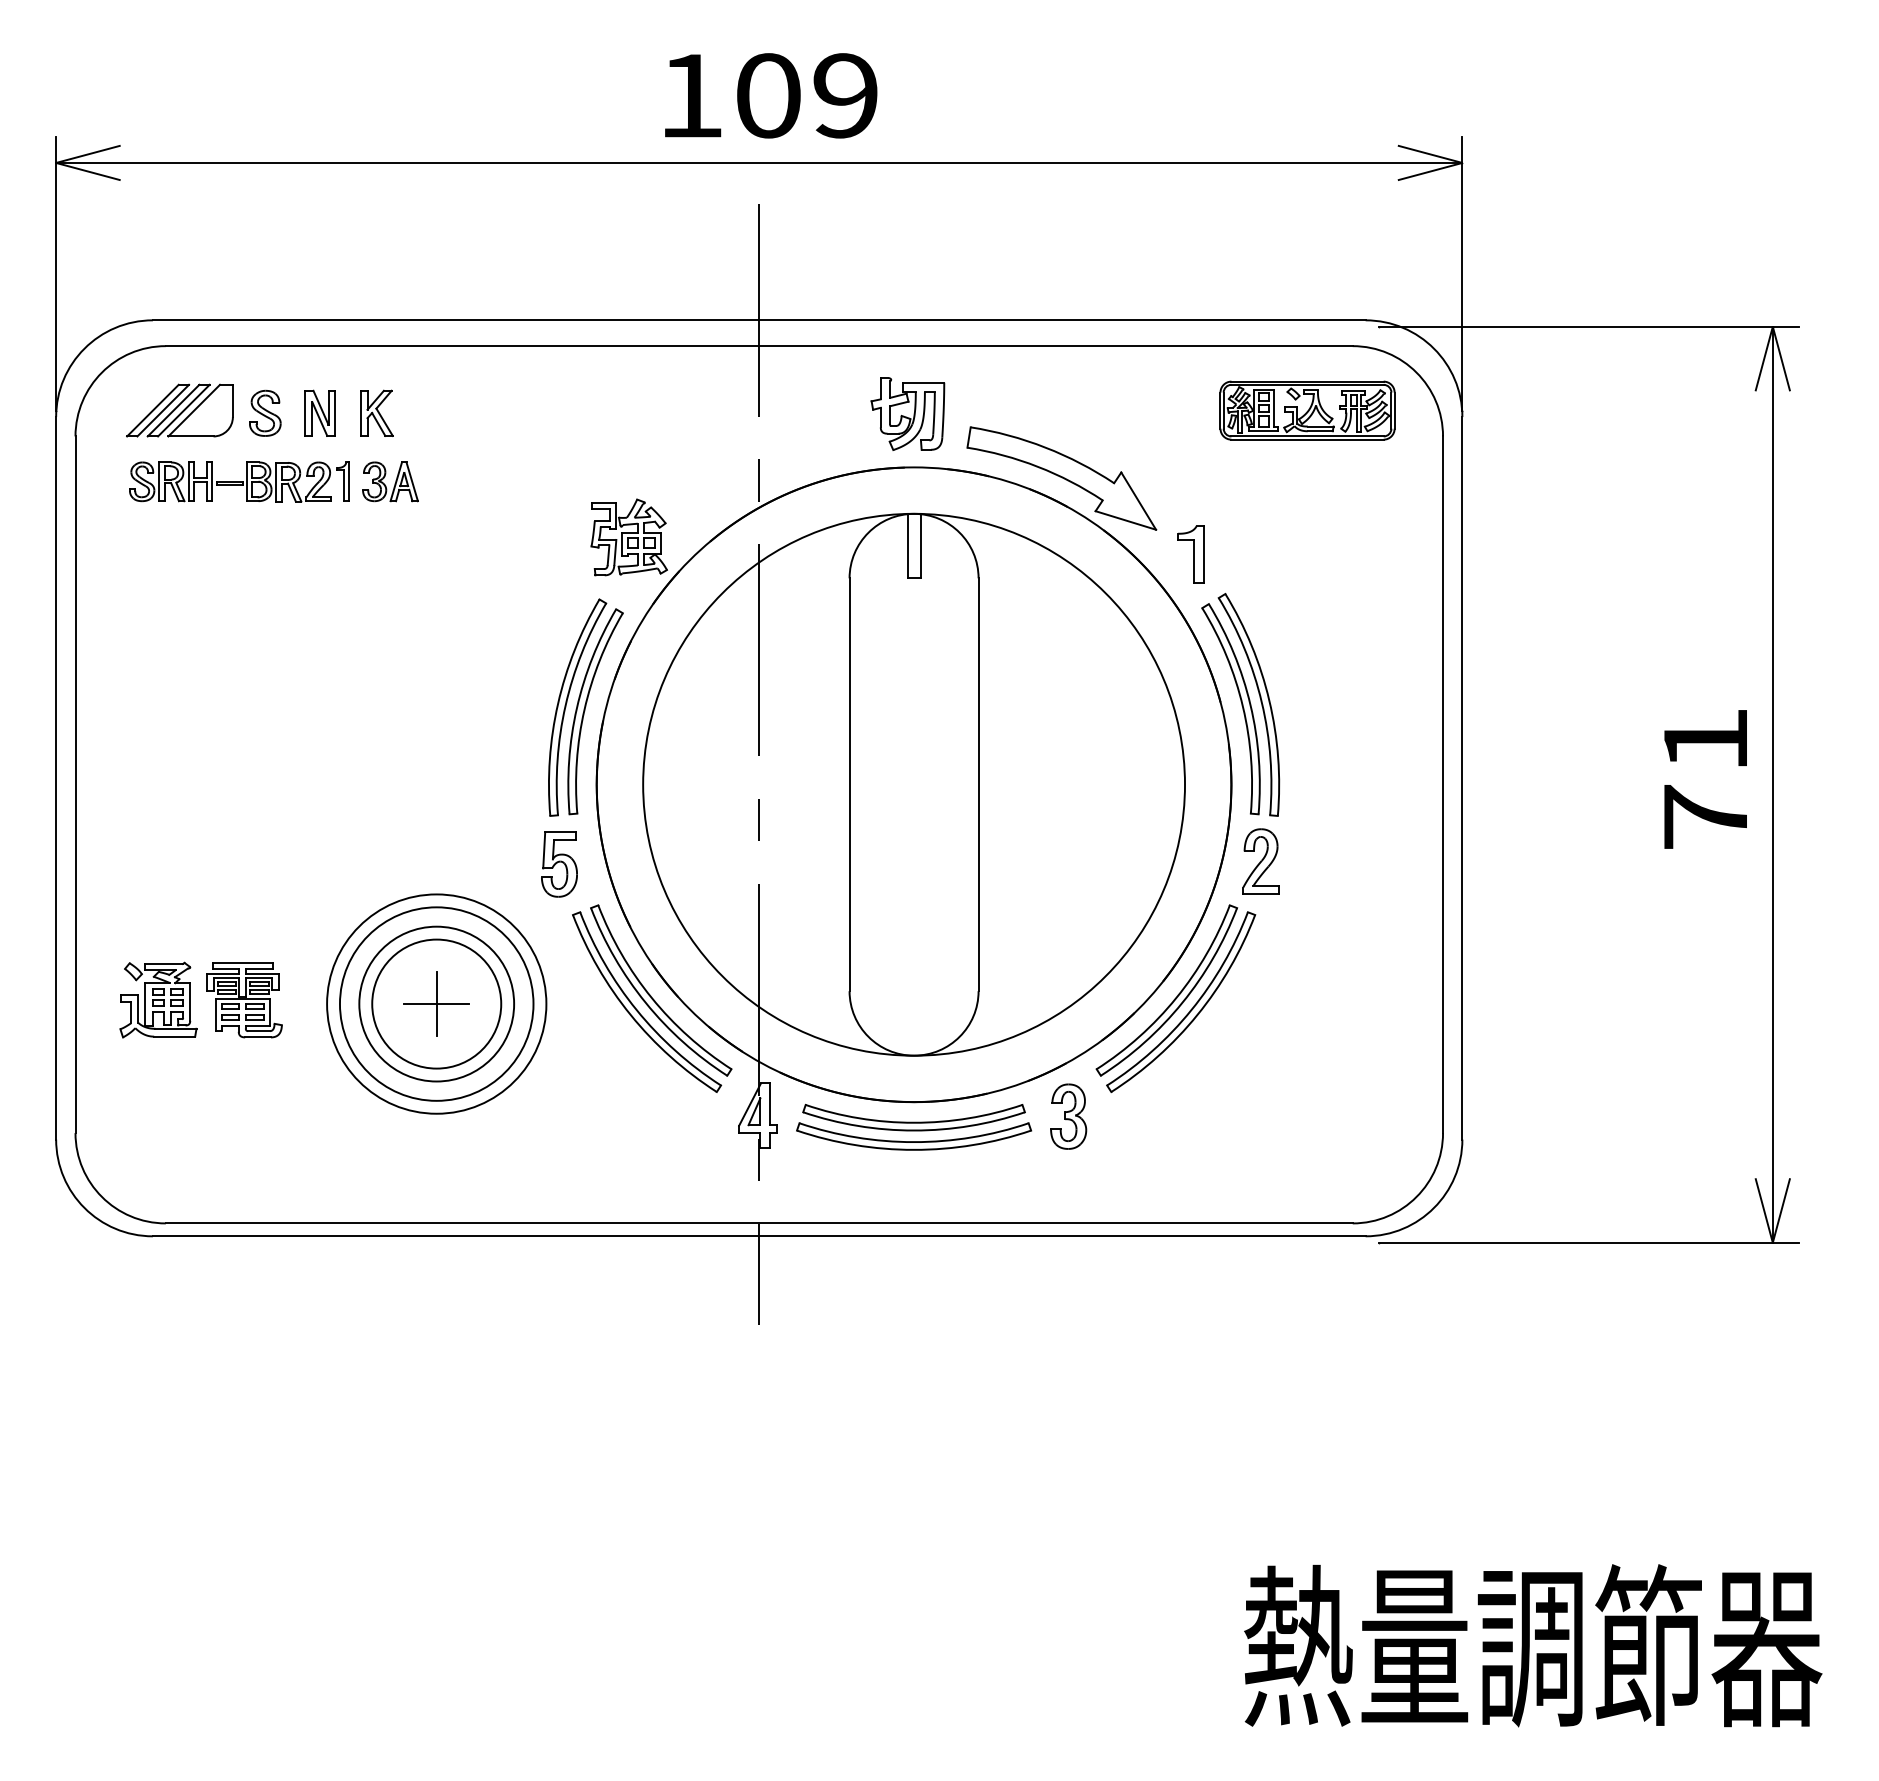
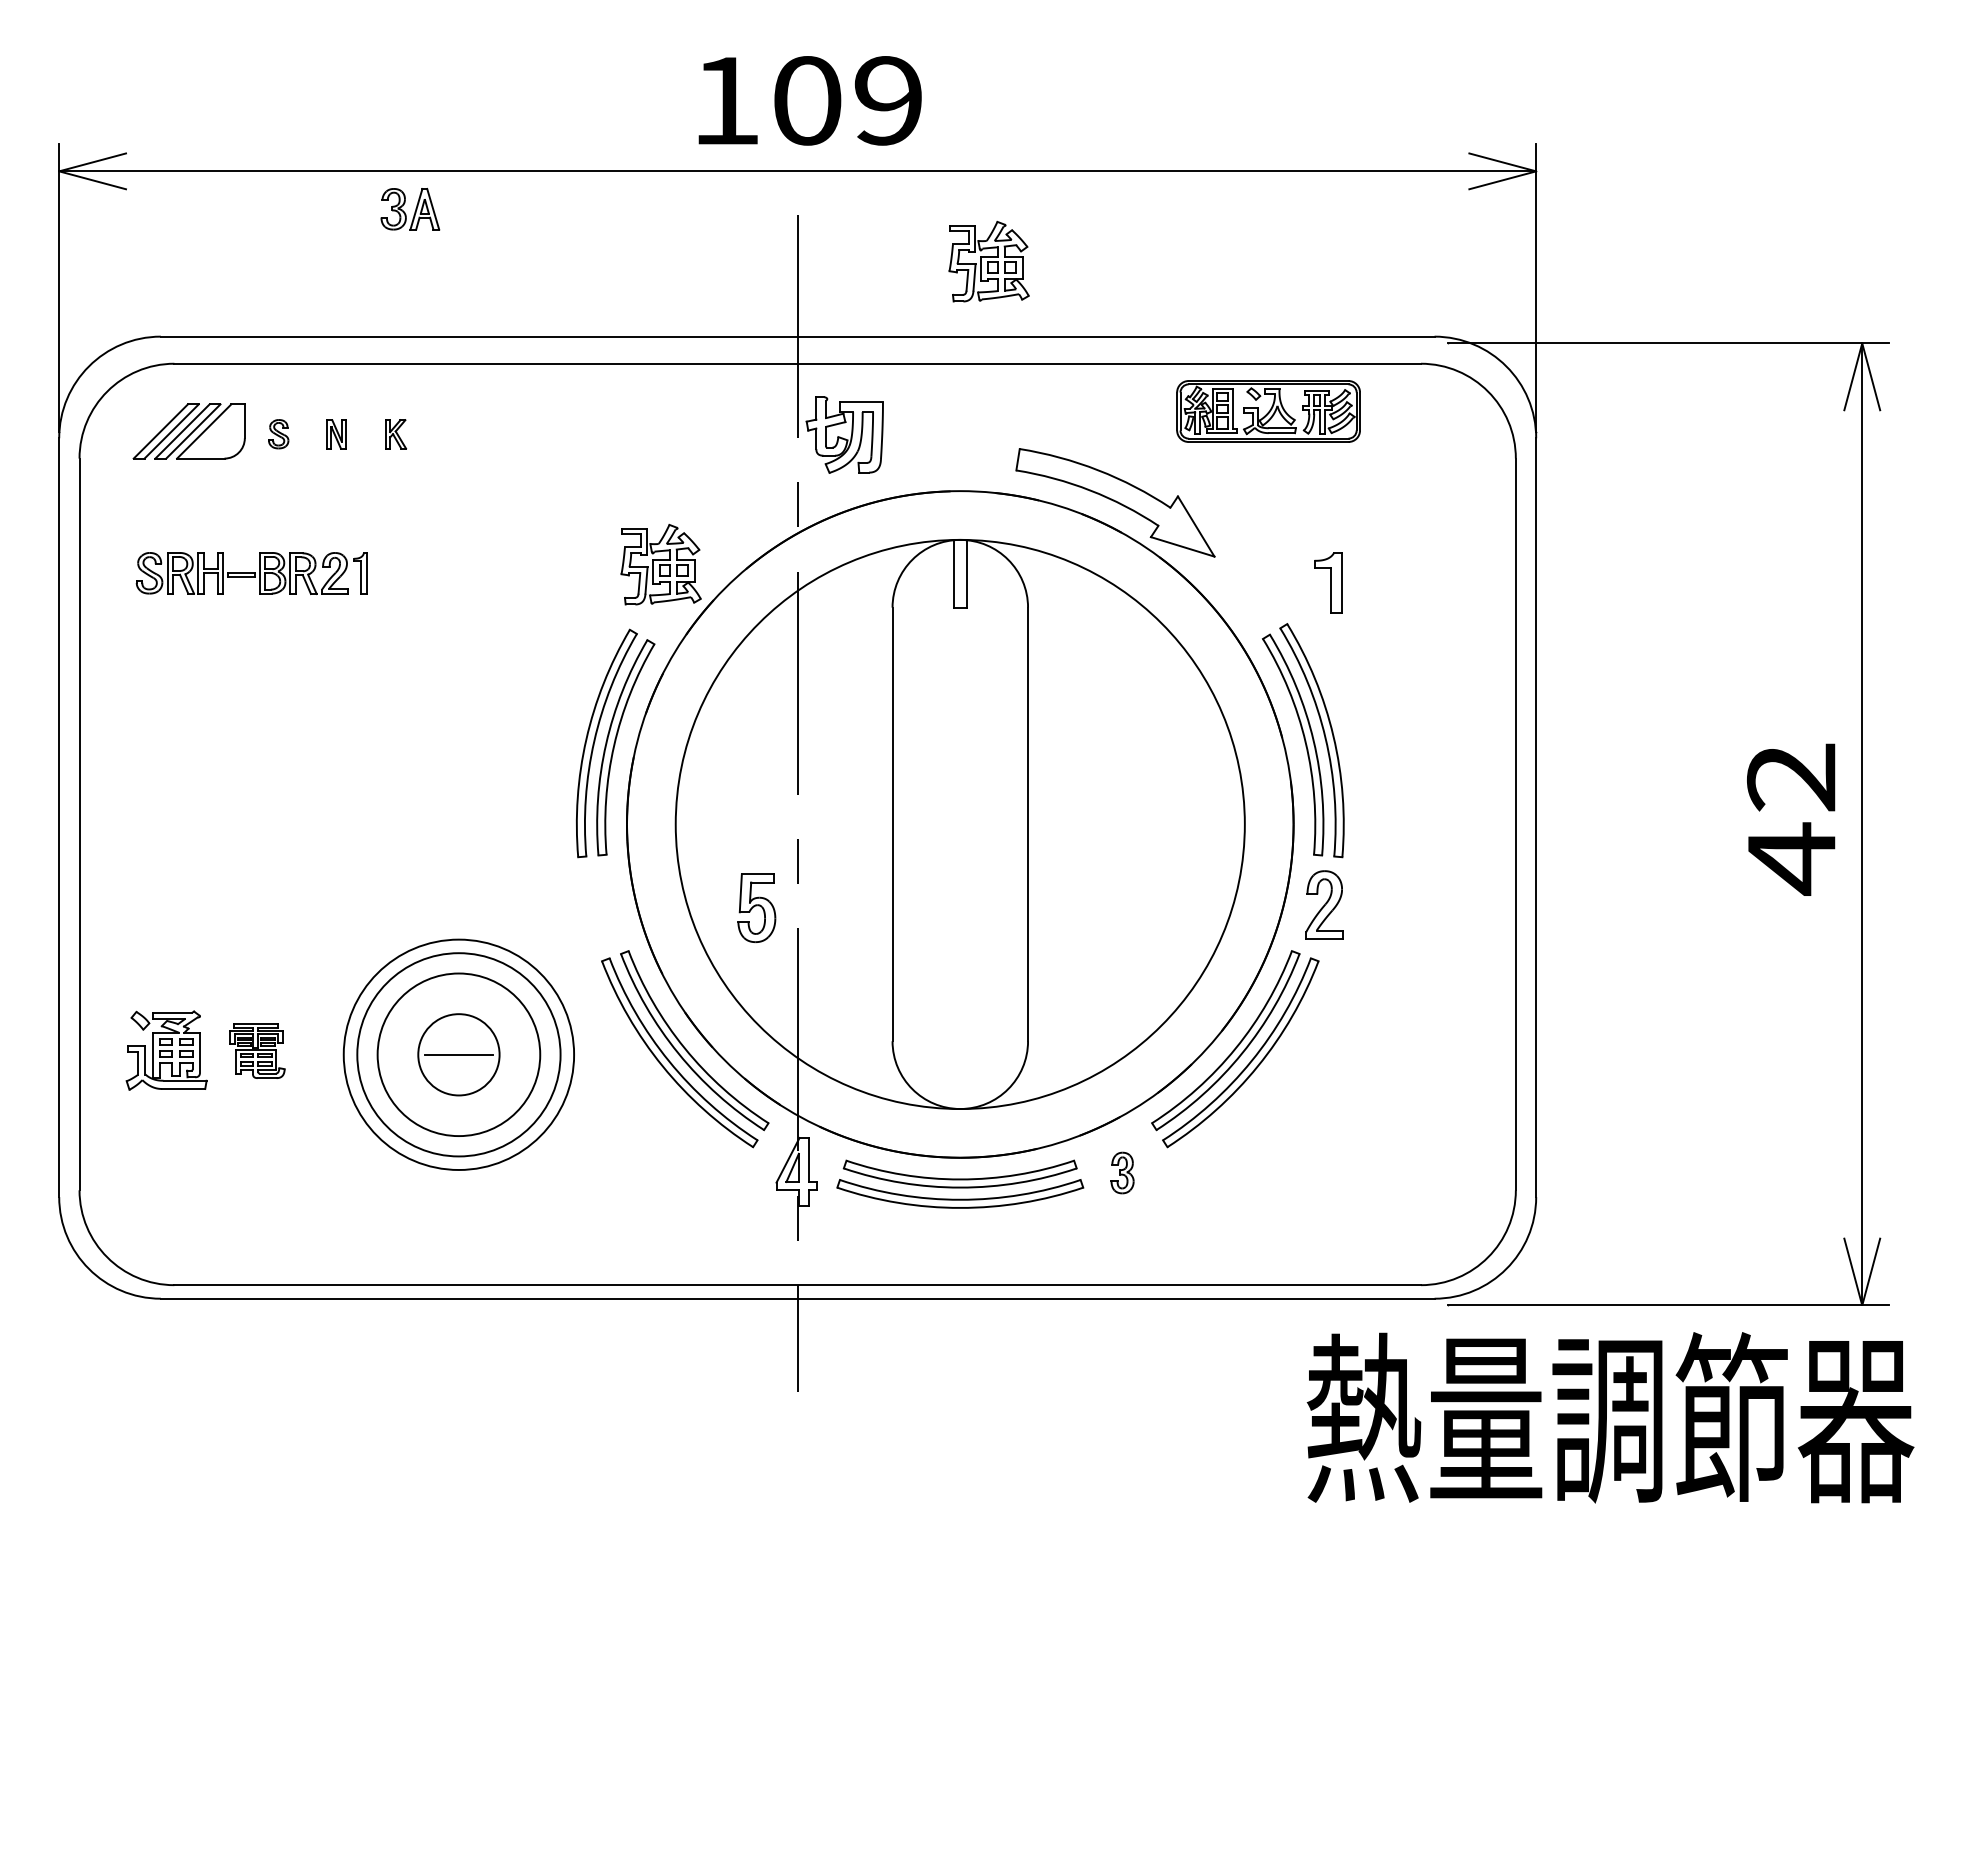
part: (940, 248) -> (988, 261), added
part: (1307, 410) -> (1268, 411), moved
part: (264, 412) -> (278, 433), size x0.6
part: (320, 413) -> (336, 434), size x0.6
part: (376, 413) -> (395, 434), size x0.6
part: (907, 413) -> (844, 434), moved
part: (239, 482) -> (251, 573), moved
part: (390, 482) -> (410, 209), moved
part: (1191, 554) -> (1328, 582), moved
text: (1705, 780) -> (1791, 819), 71 -> 42
part: (559, 863) -> (756, 907), moved
part: (244, 999) -> (257, 1050), size x0.7
circle: (436, 1003) -> (458, 1054), size x0.6
line: (436, 1003) -> (458, 1054), removed
part: (1068, 1116) -> (1122, 1172), size x0.6
text: (1533, 1645) -> (1610, 1417), moved

